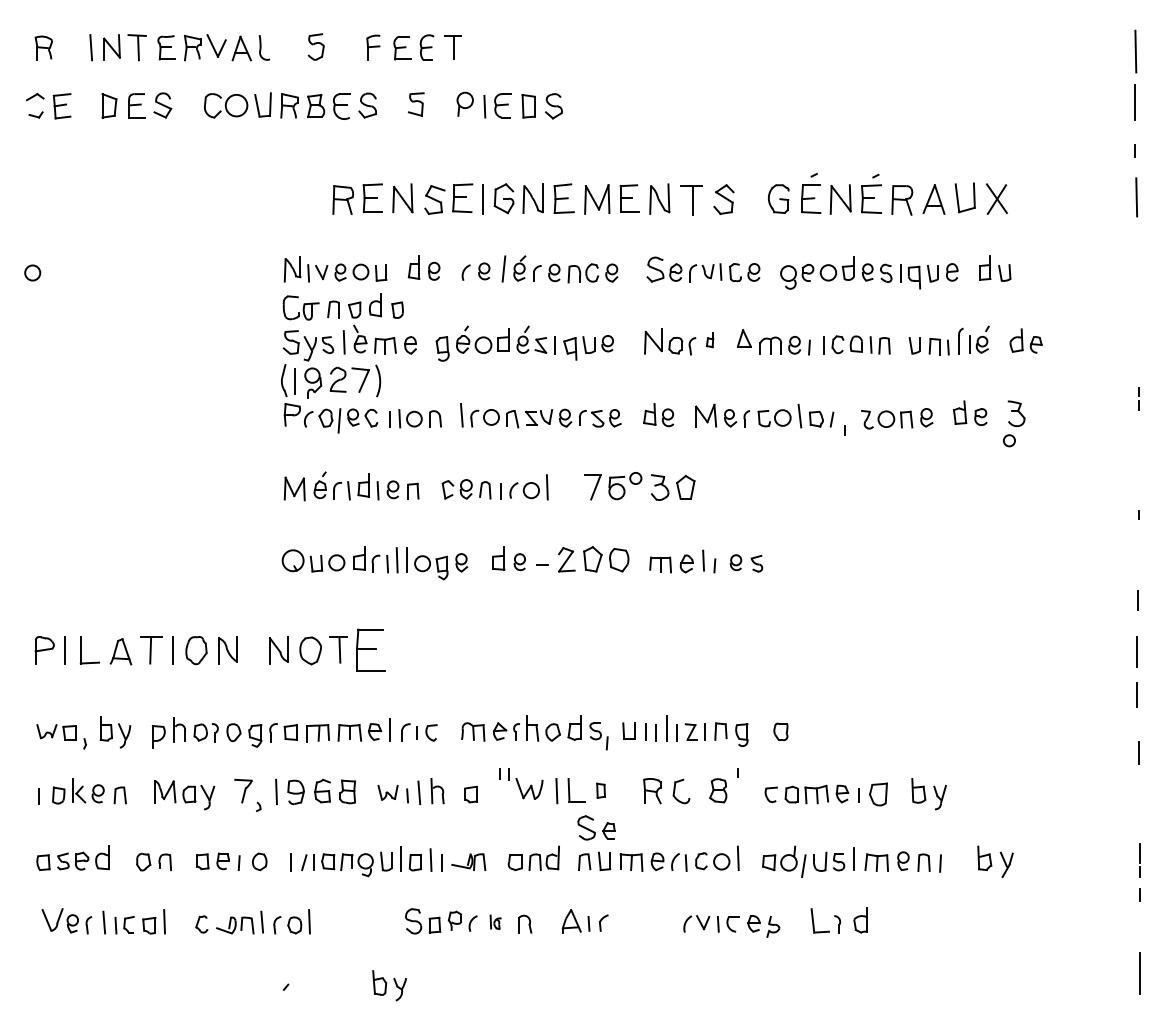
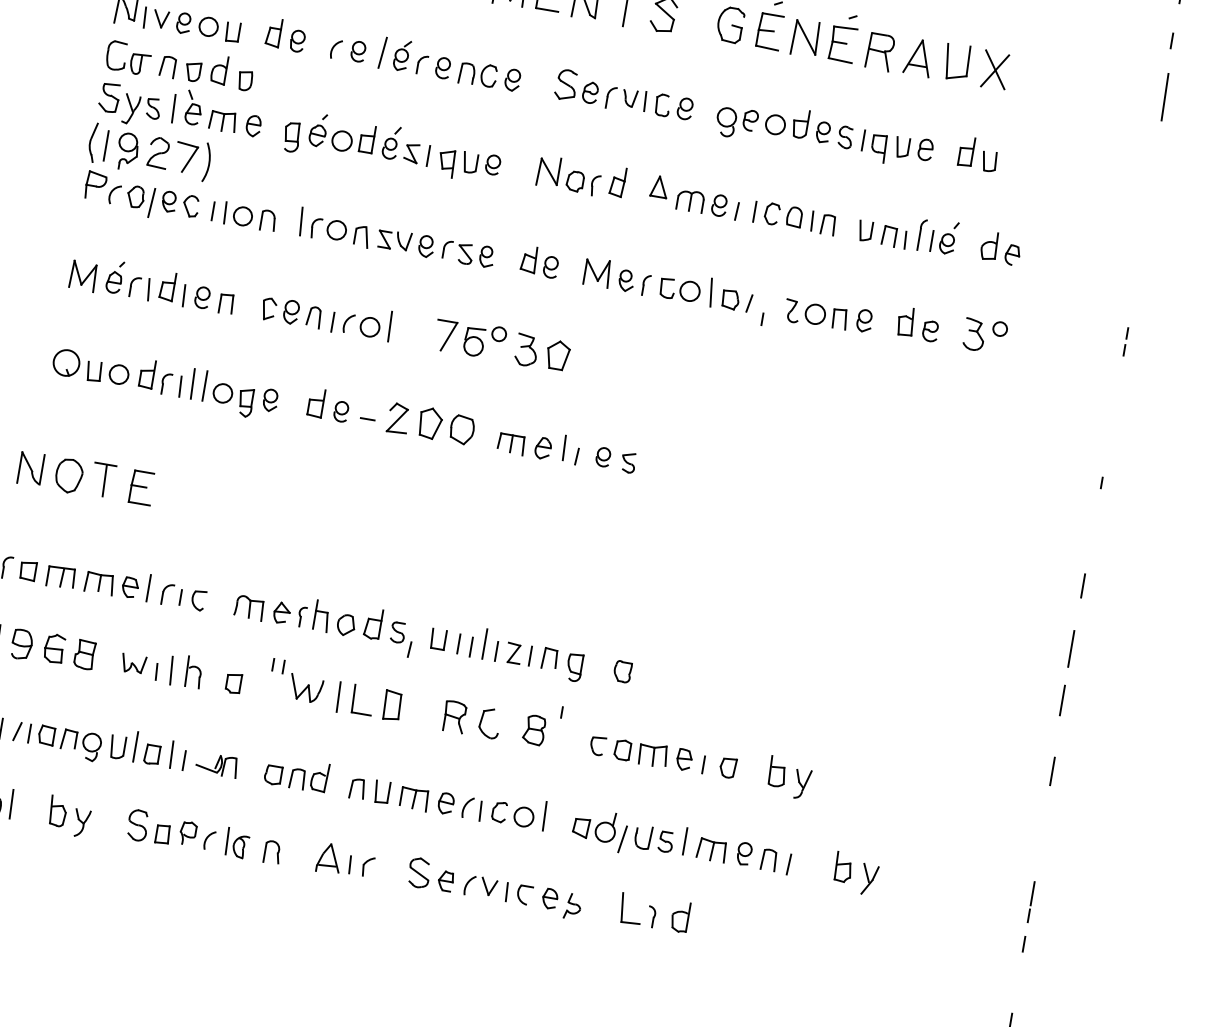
part: (709, 339) -> (617, 180), size x1.67
circle: (1009, 440) -> (1000, 328), moved
part: (370, 650) -> (141, 487), size x0.62
part: (600, 790) -> (391, 705), size x1.67
part: (878, 794) -> (728, 767), size x0.71
part: (596, 827) -> (431, 874), moved
part: (495, 922) -> (236, 843), size x1.67
part: (389, 985) -> (69, 816), moved

